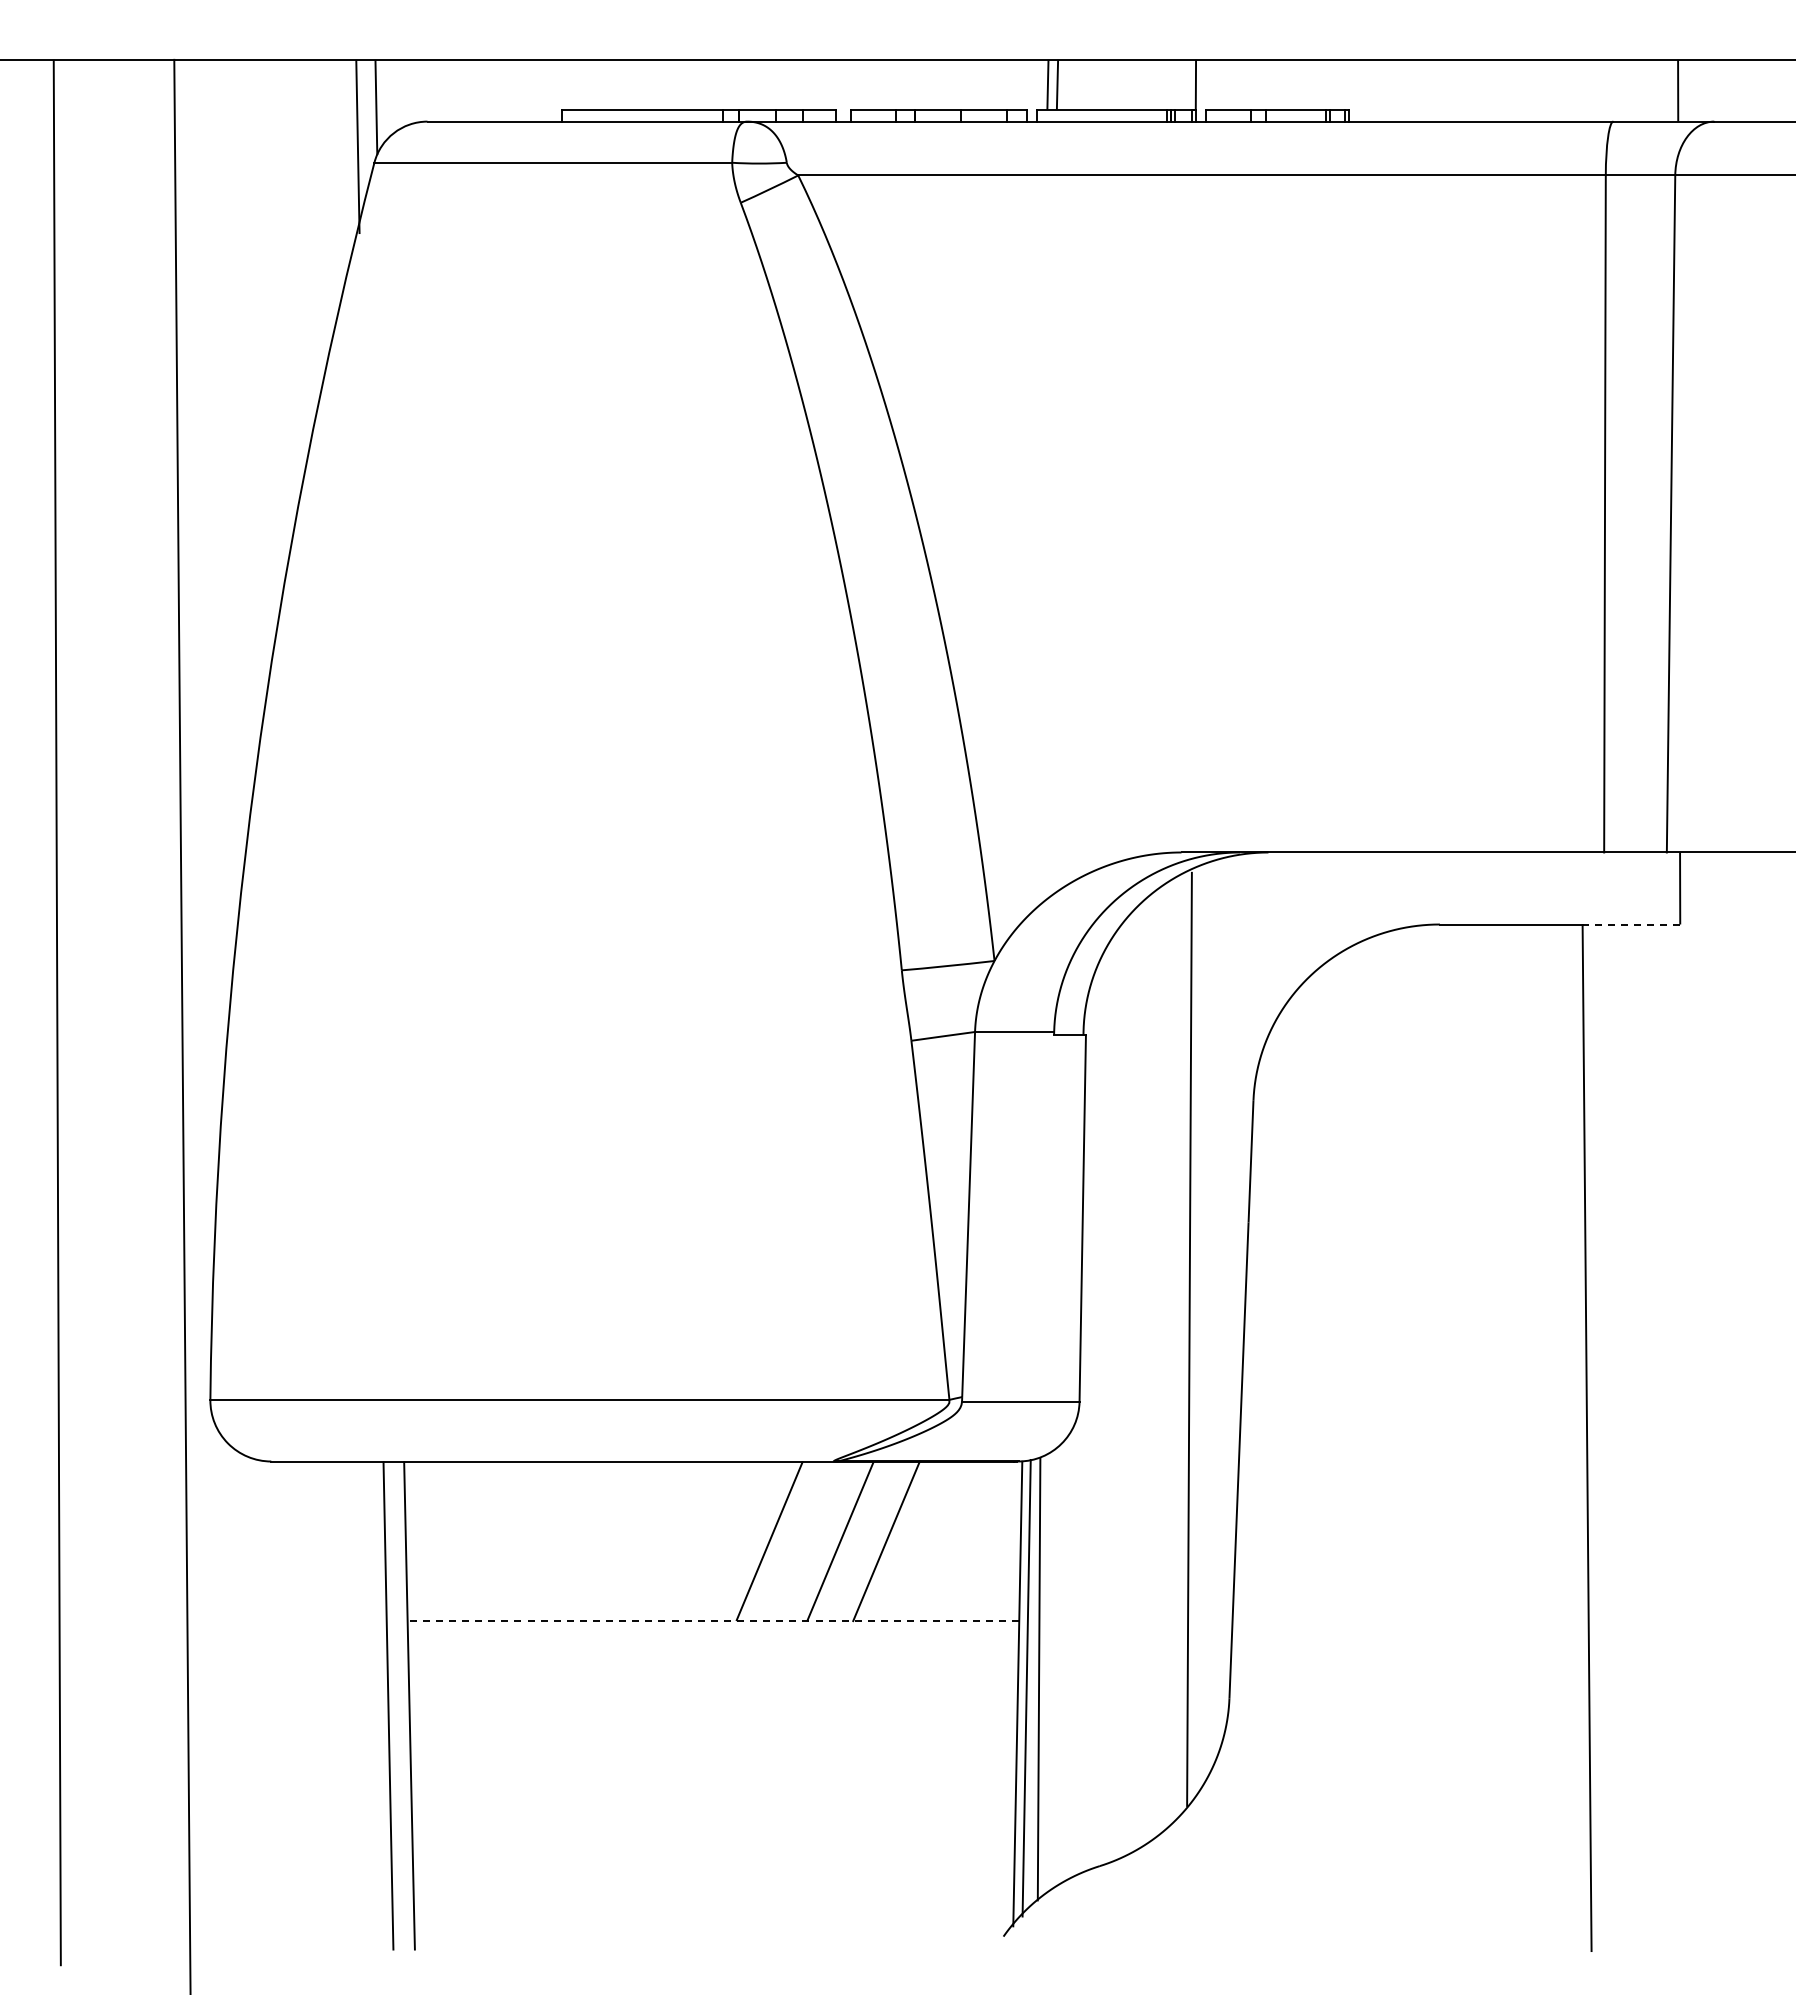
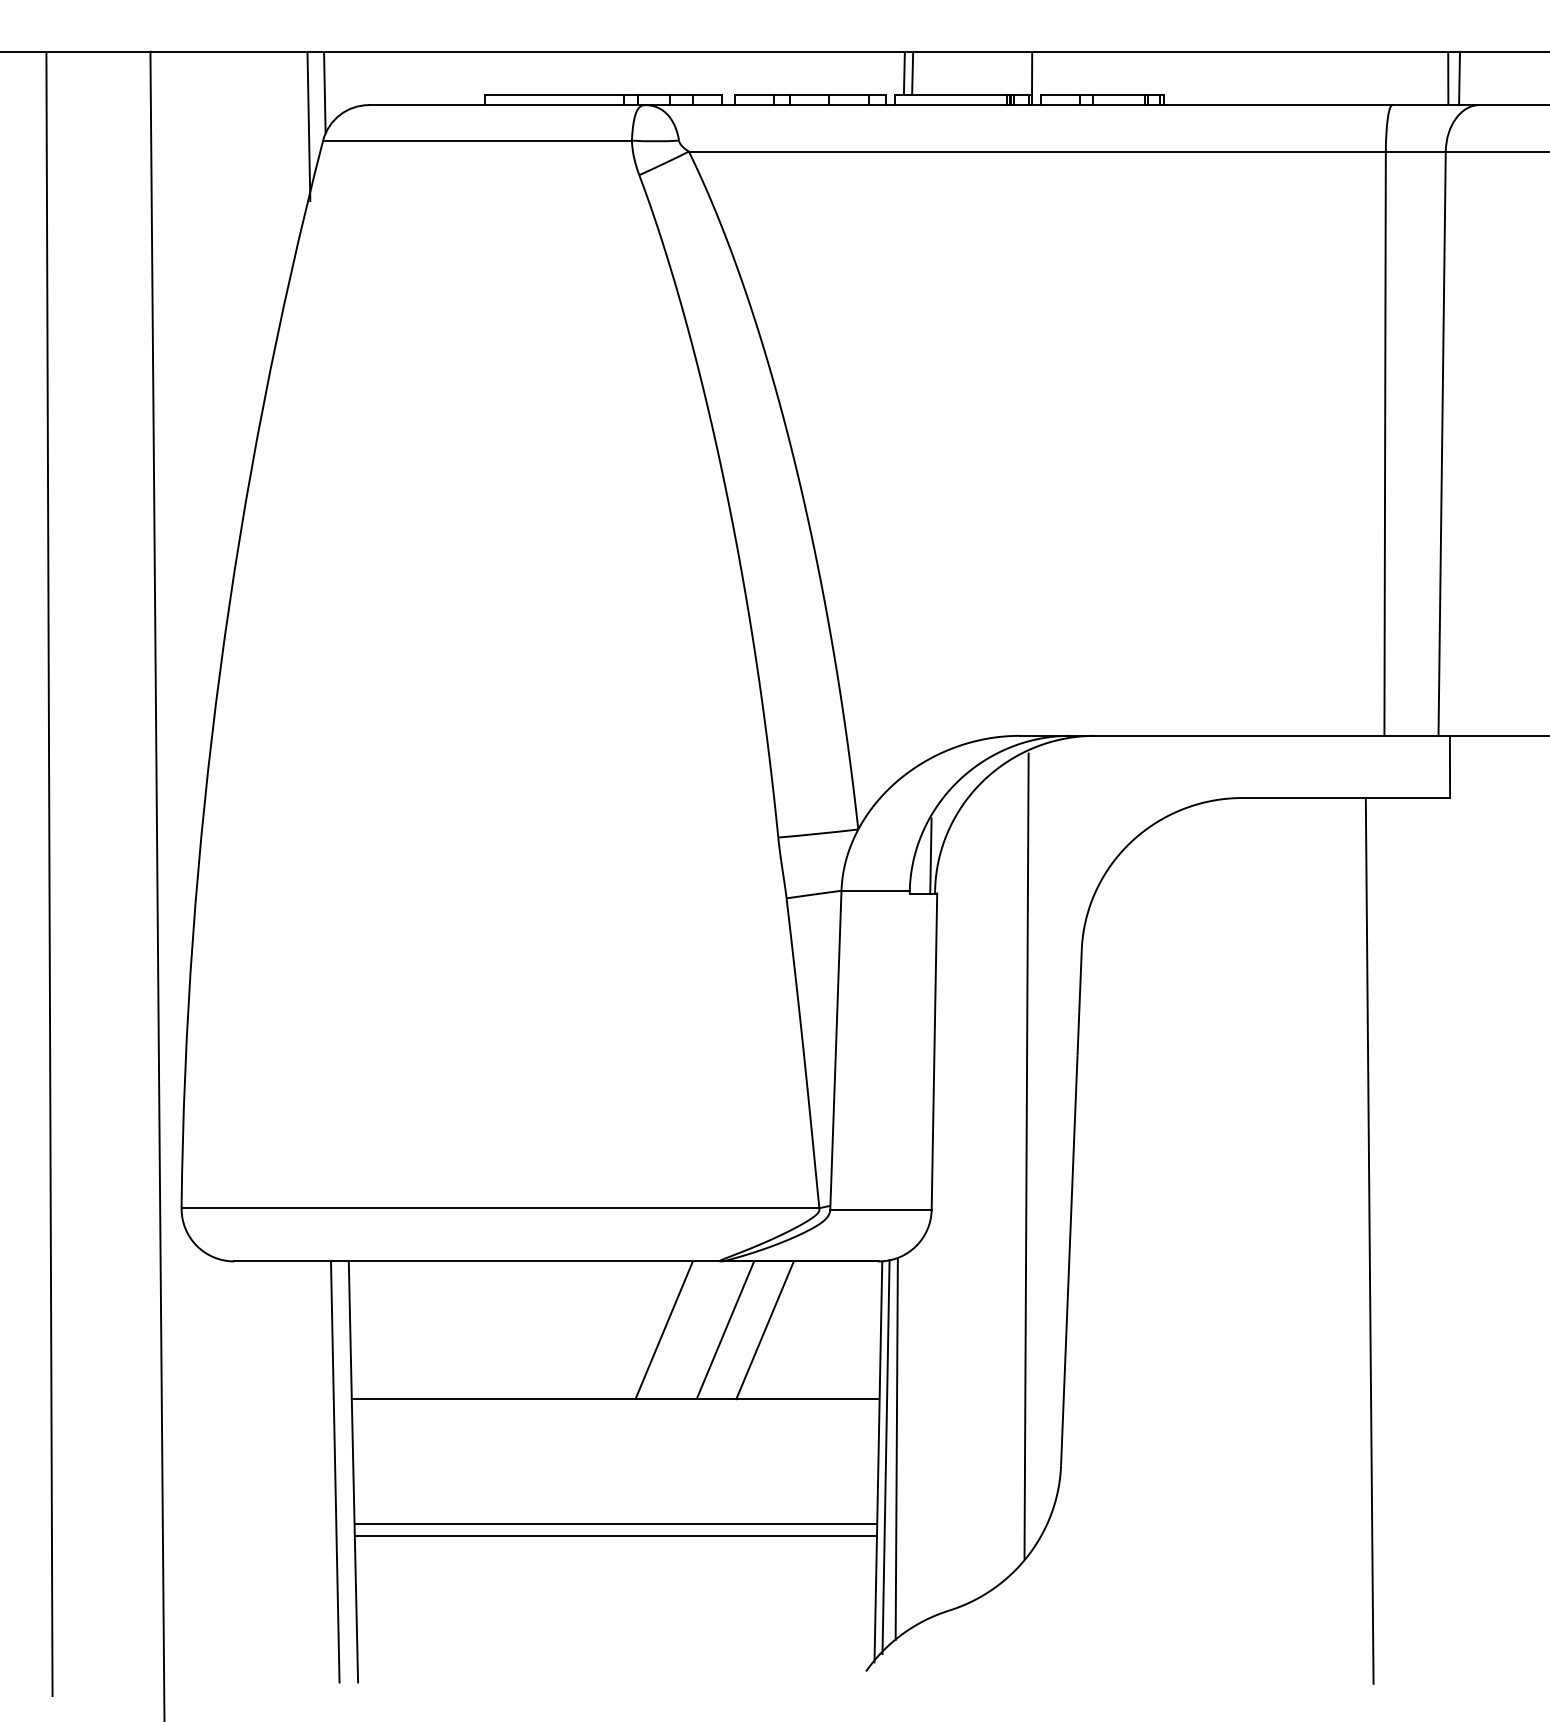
line: (1690, 90) -> (1458, 78), added
line: (1630, 924) -> (1407, 798), dashed -> solid
line: (1078, 991) -> (930, 855), added
line: (713, 1621) -> (615, 1399), dashed -> solid
line: (713, 1765) -> (615, 1523), added
line: (713, 1779) -> (615, 1535), added

